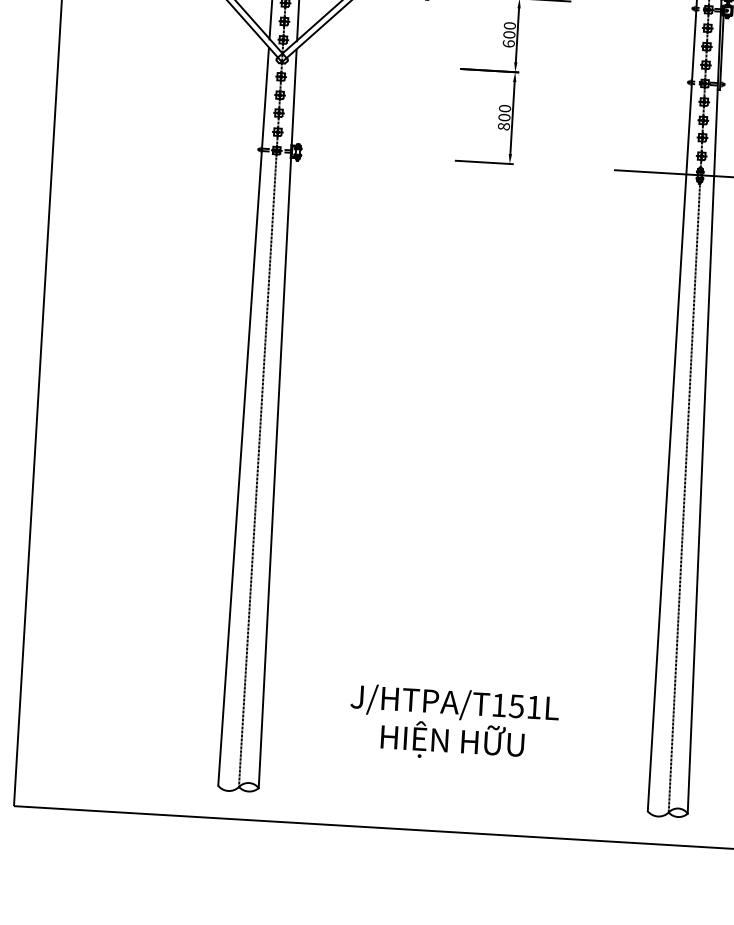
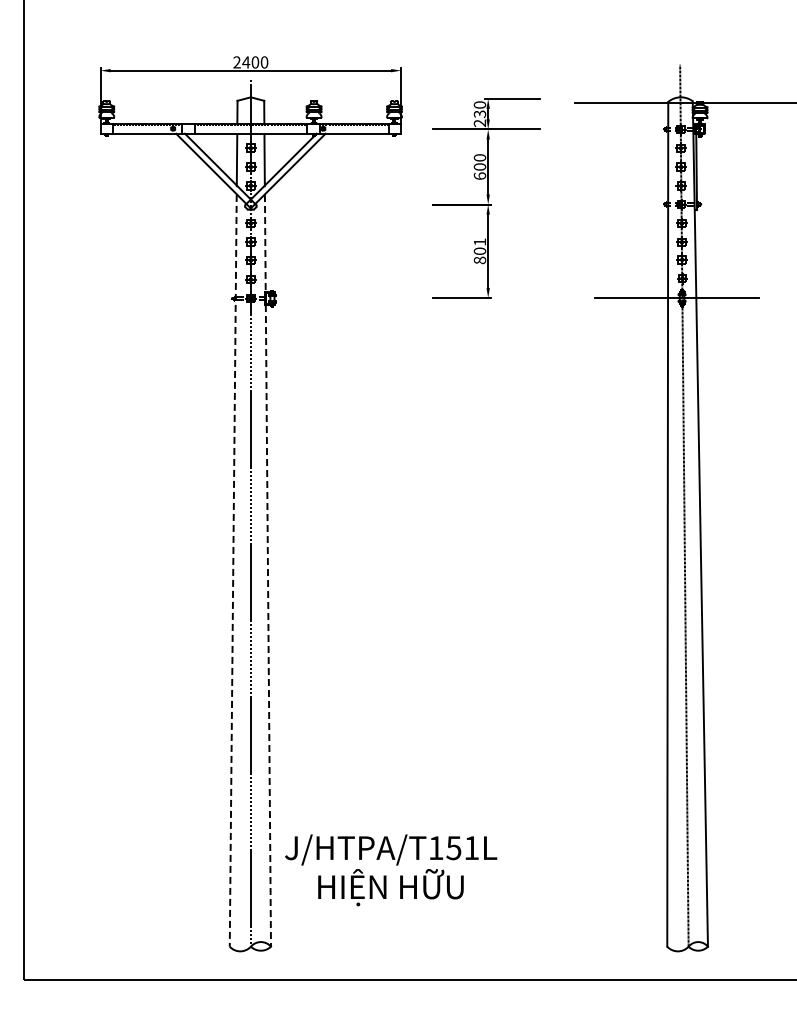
text: (504, 107) -> (479, 241), 800 -> 801
line: (243, 416) -> (233, 570), solid -> dashed
line: (277, 418) -> (267, 570), solid -> dashed
text: (454, 724) -> (391, 870), moved

